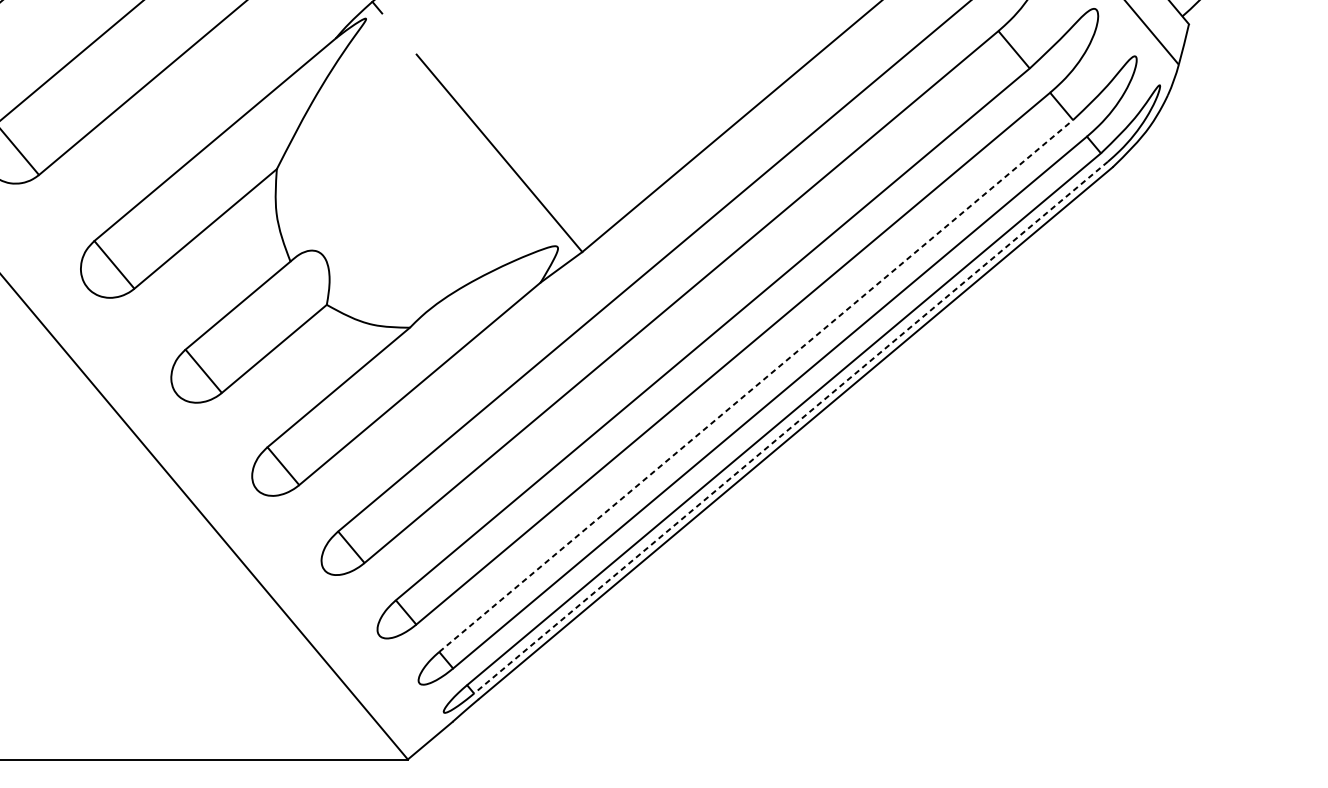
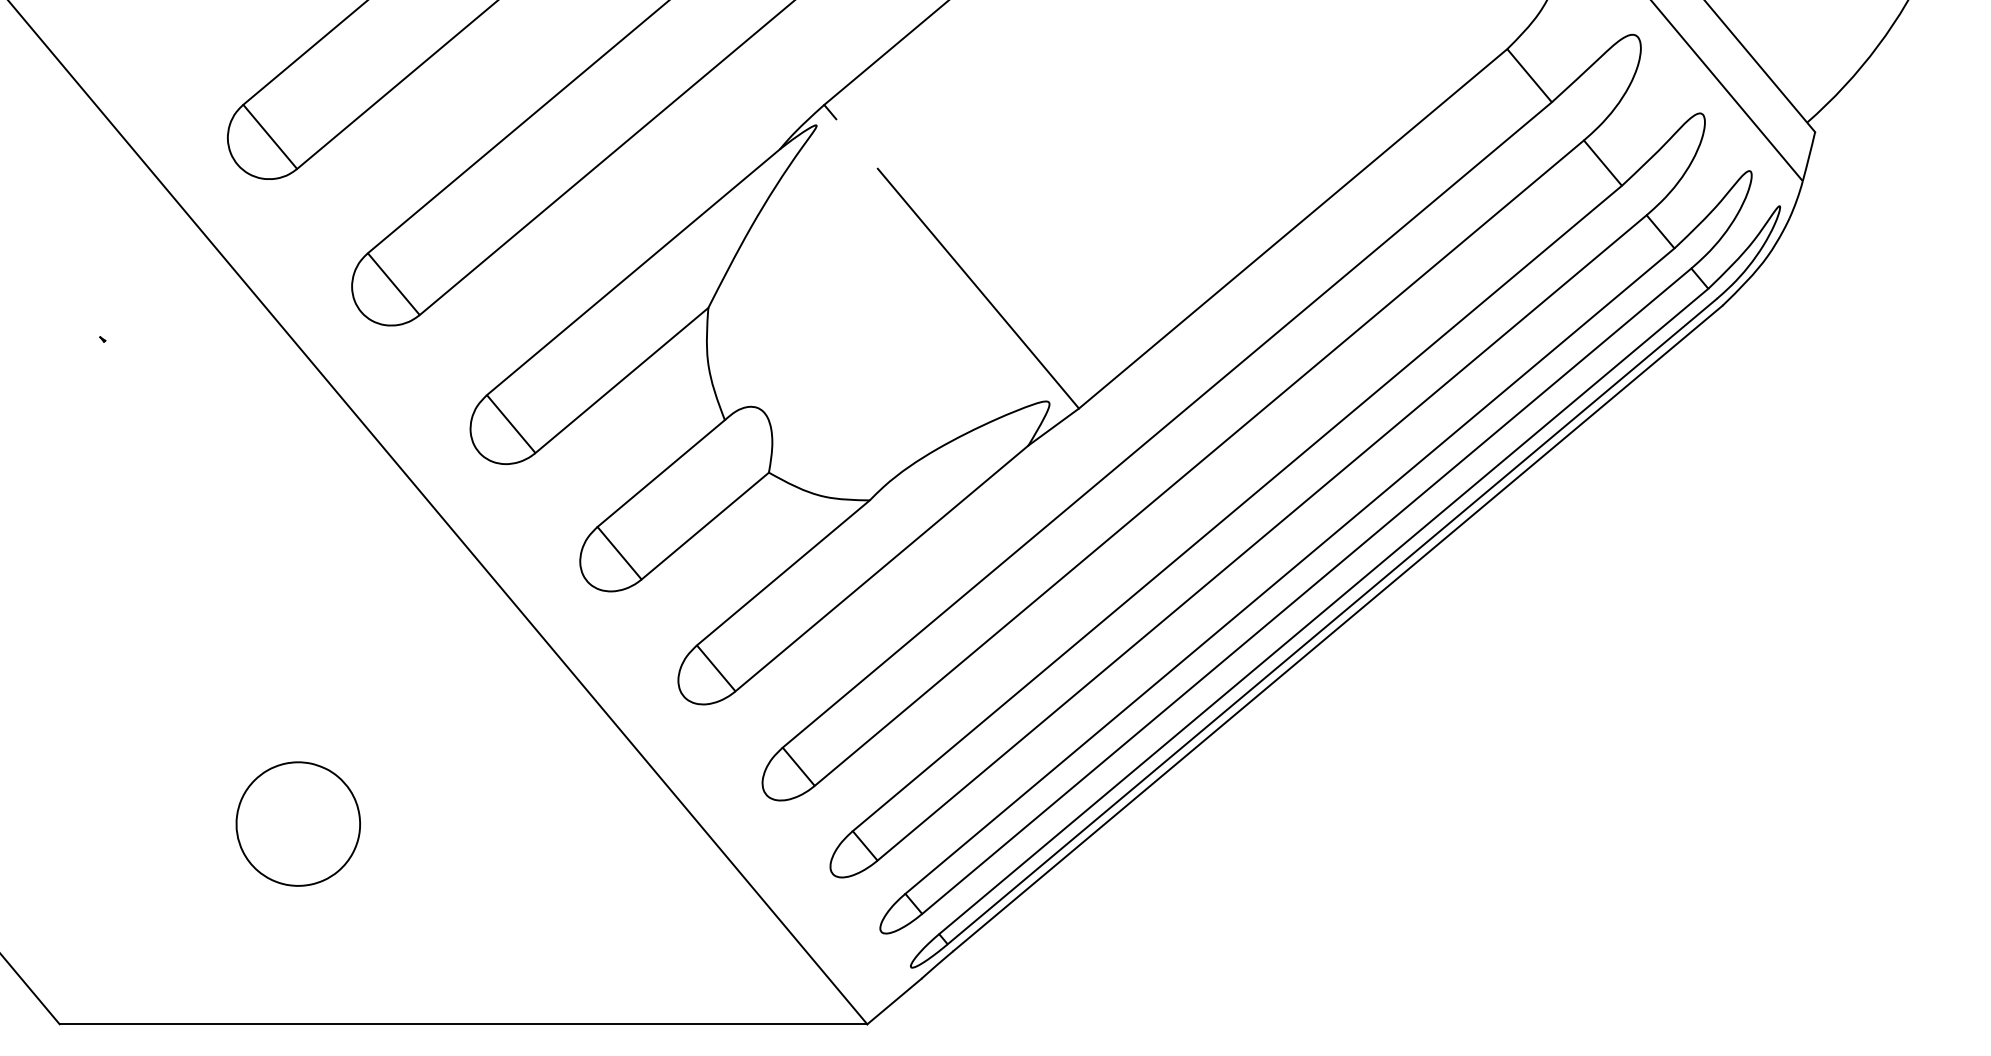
line: (756, 385) -> (1290, 570), dashed -> solid
line: (790, 427) -> (1331, 621), dashed -> solid

